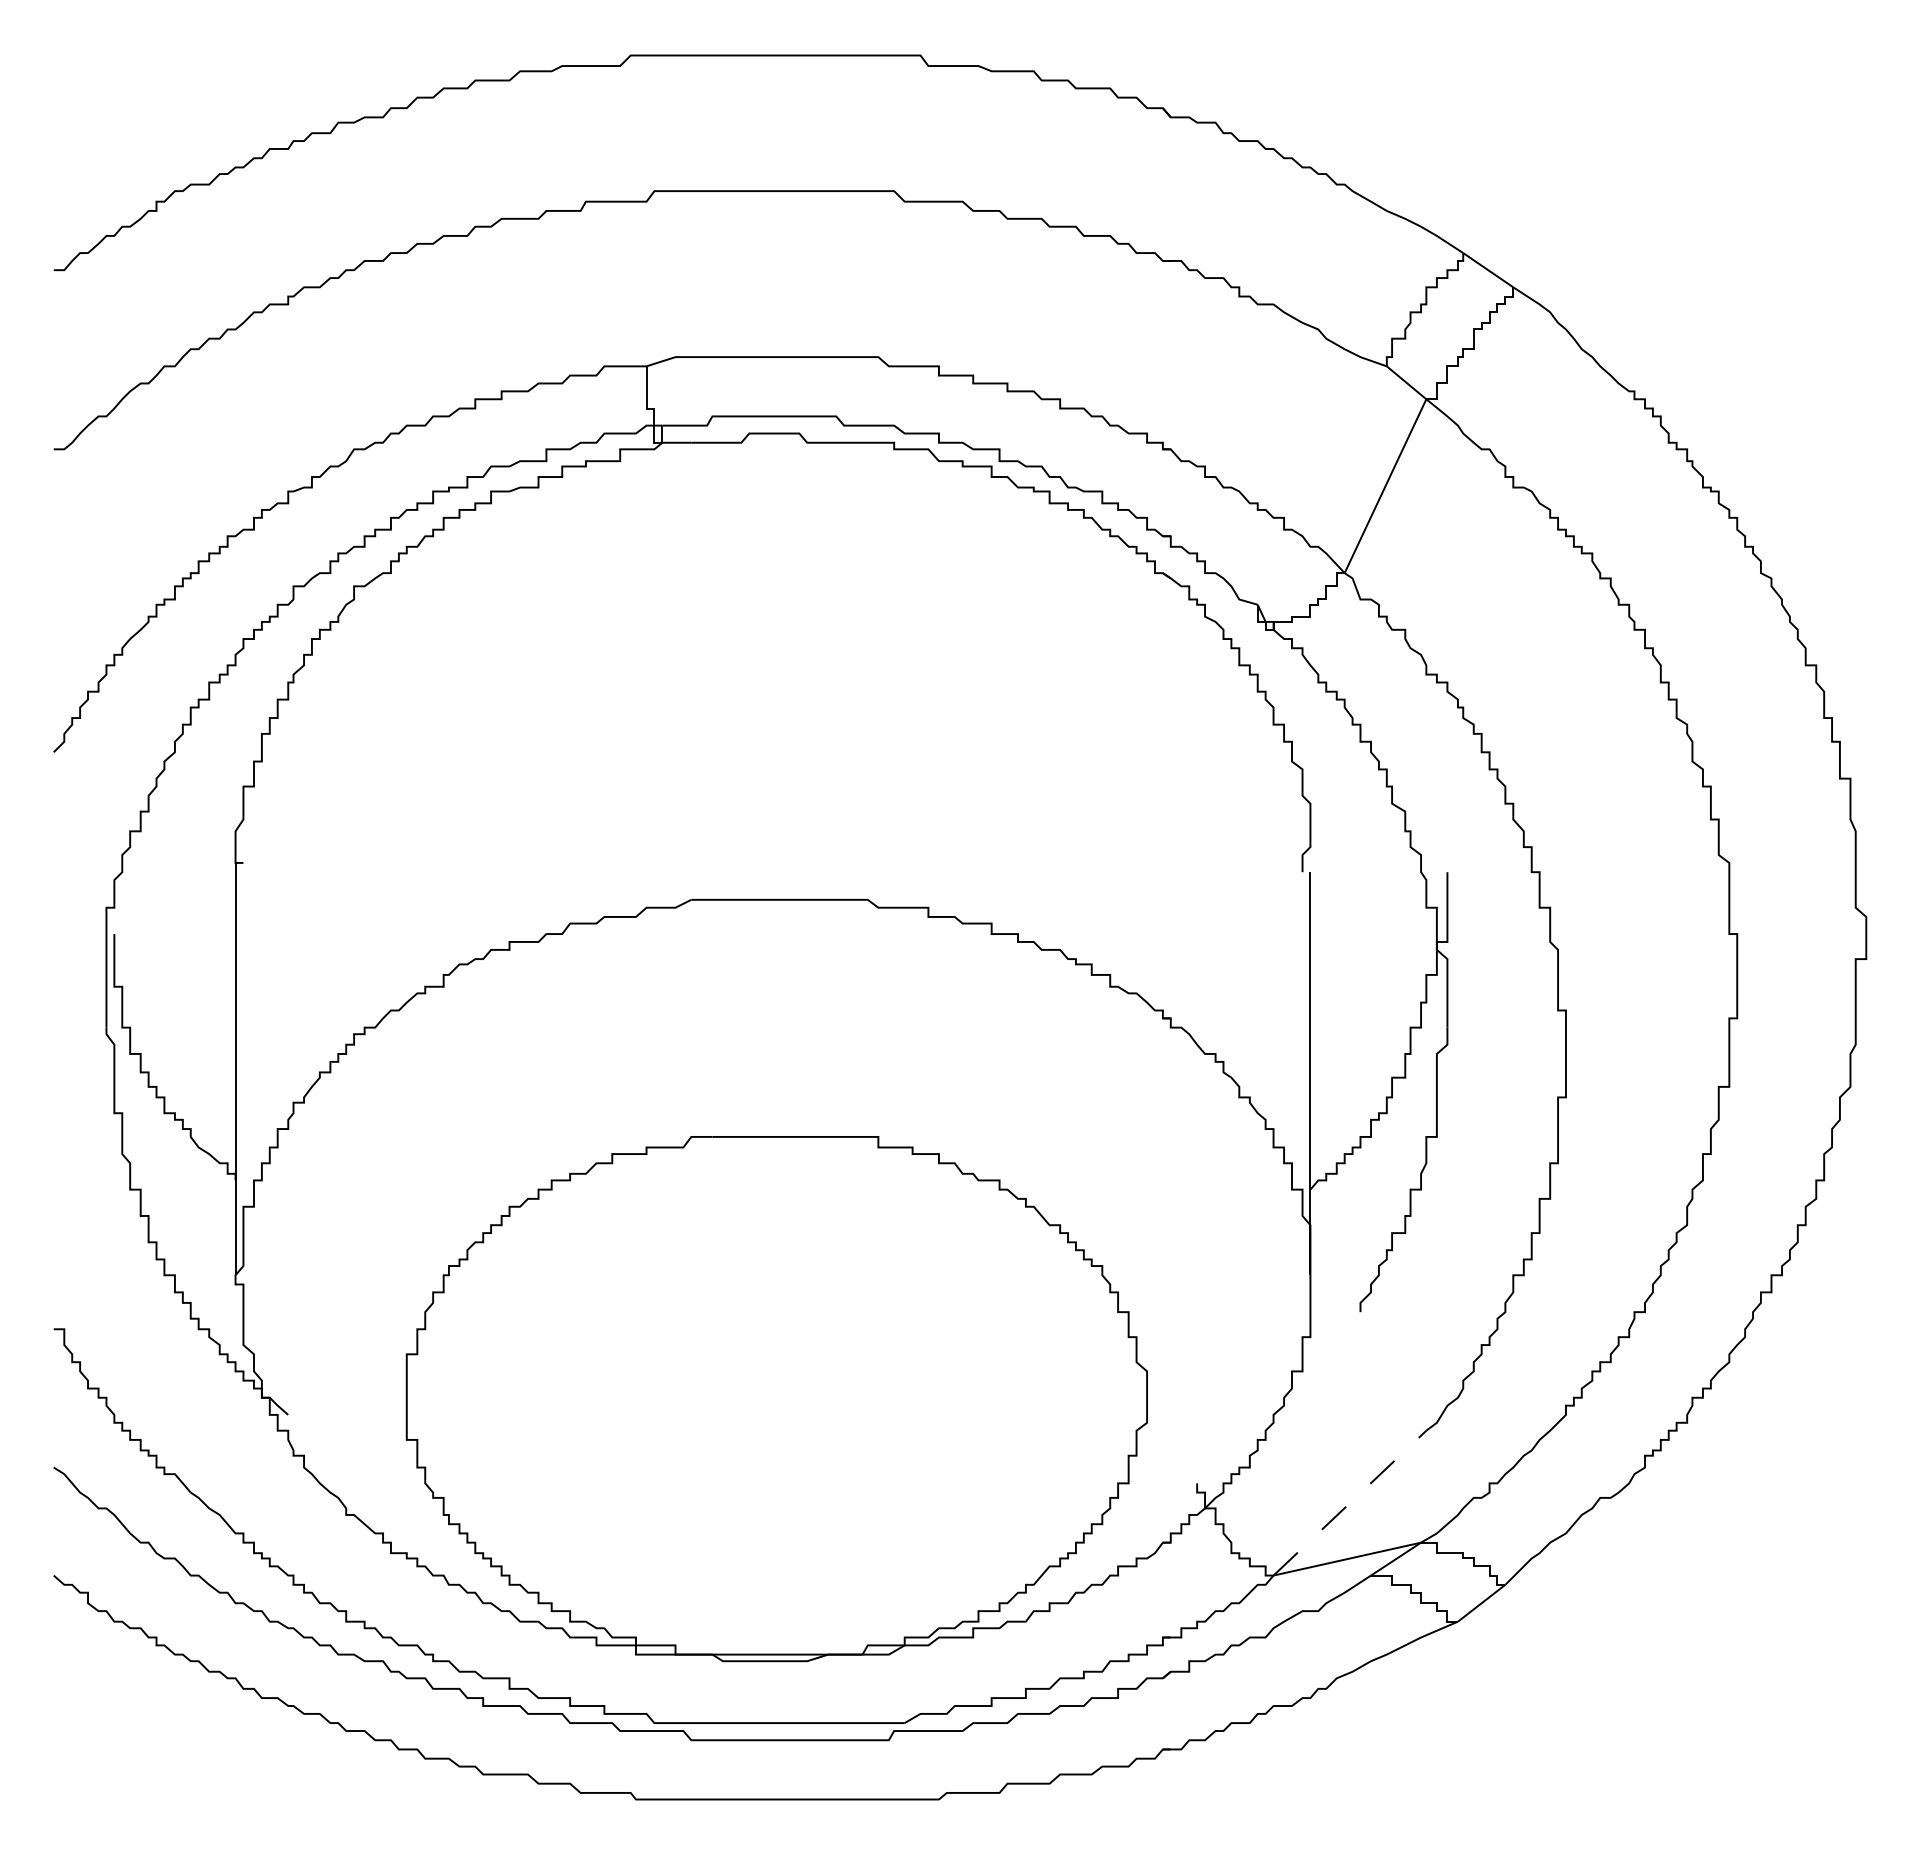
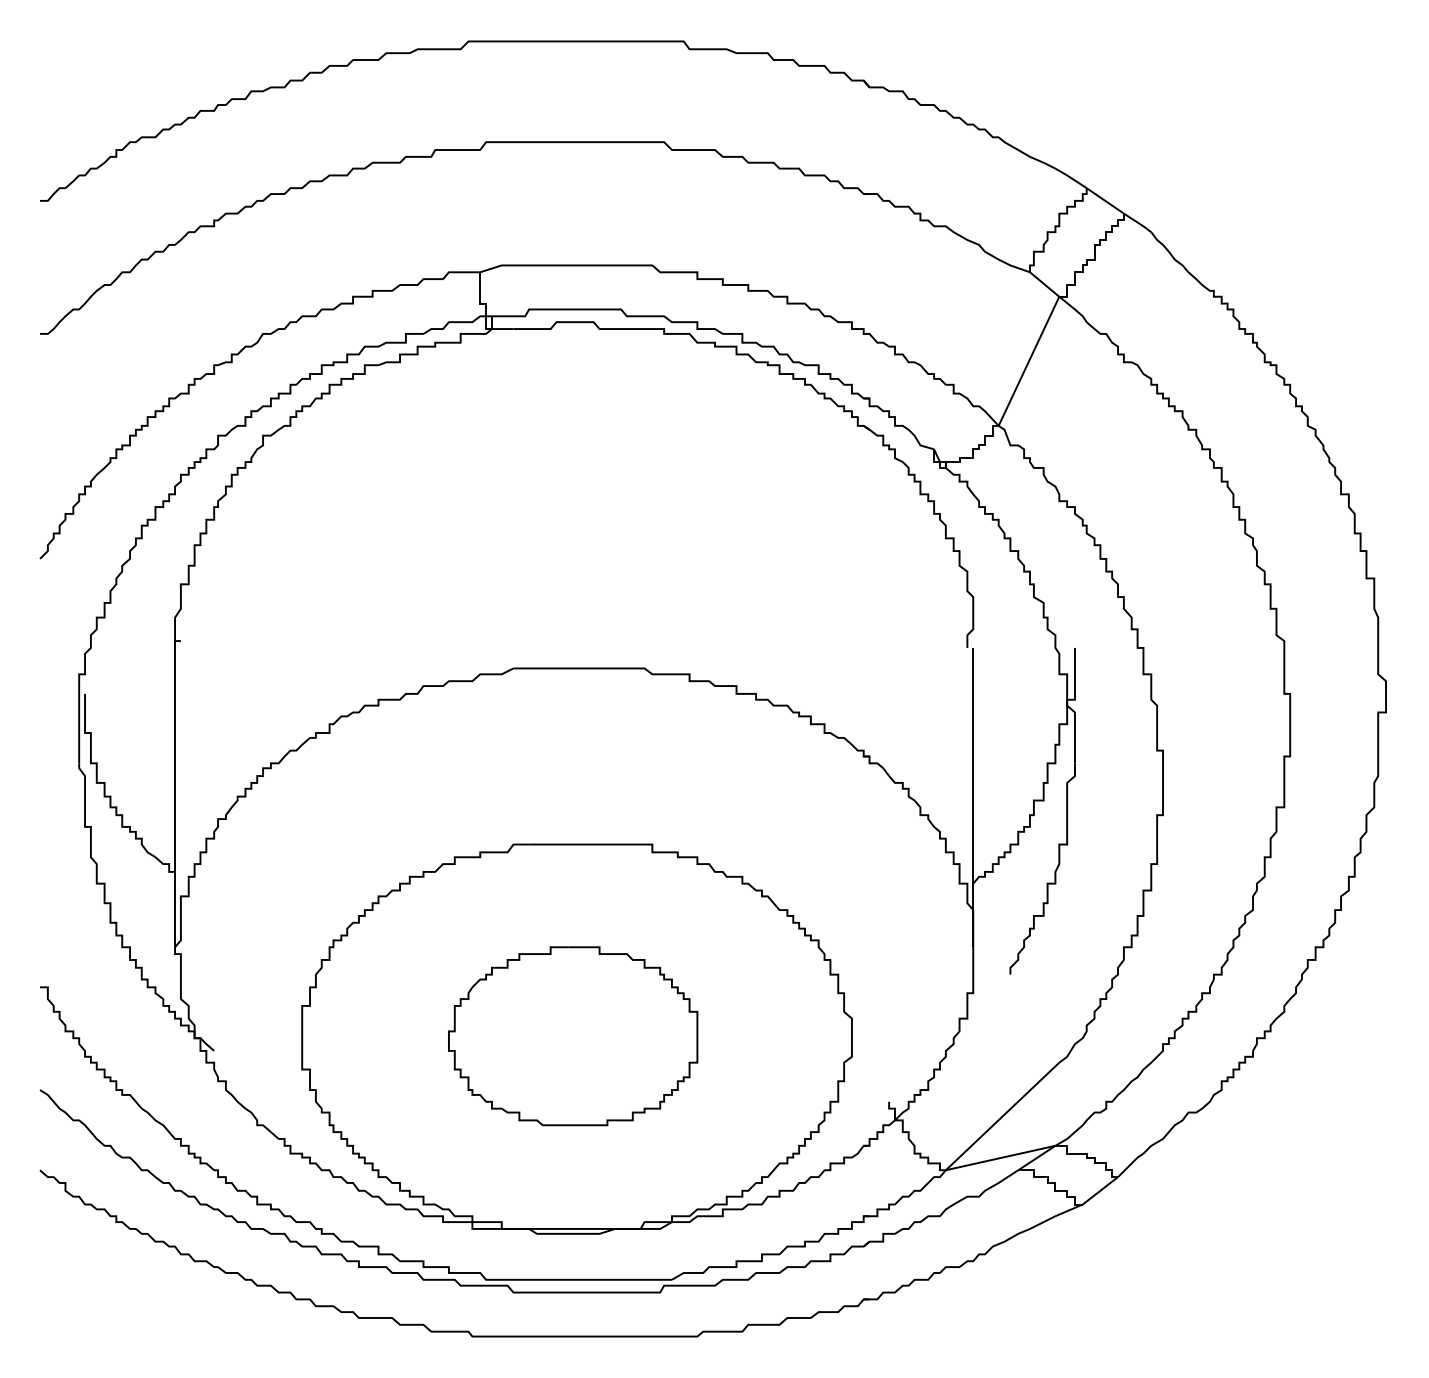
part: (771, 1394) -> (573, 1035), added
line: (1350, 1502) -> (1003, 1115), dashed -> solid

